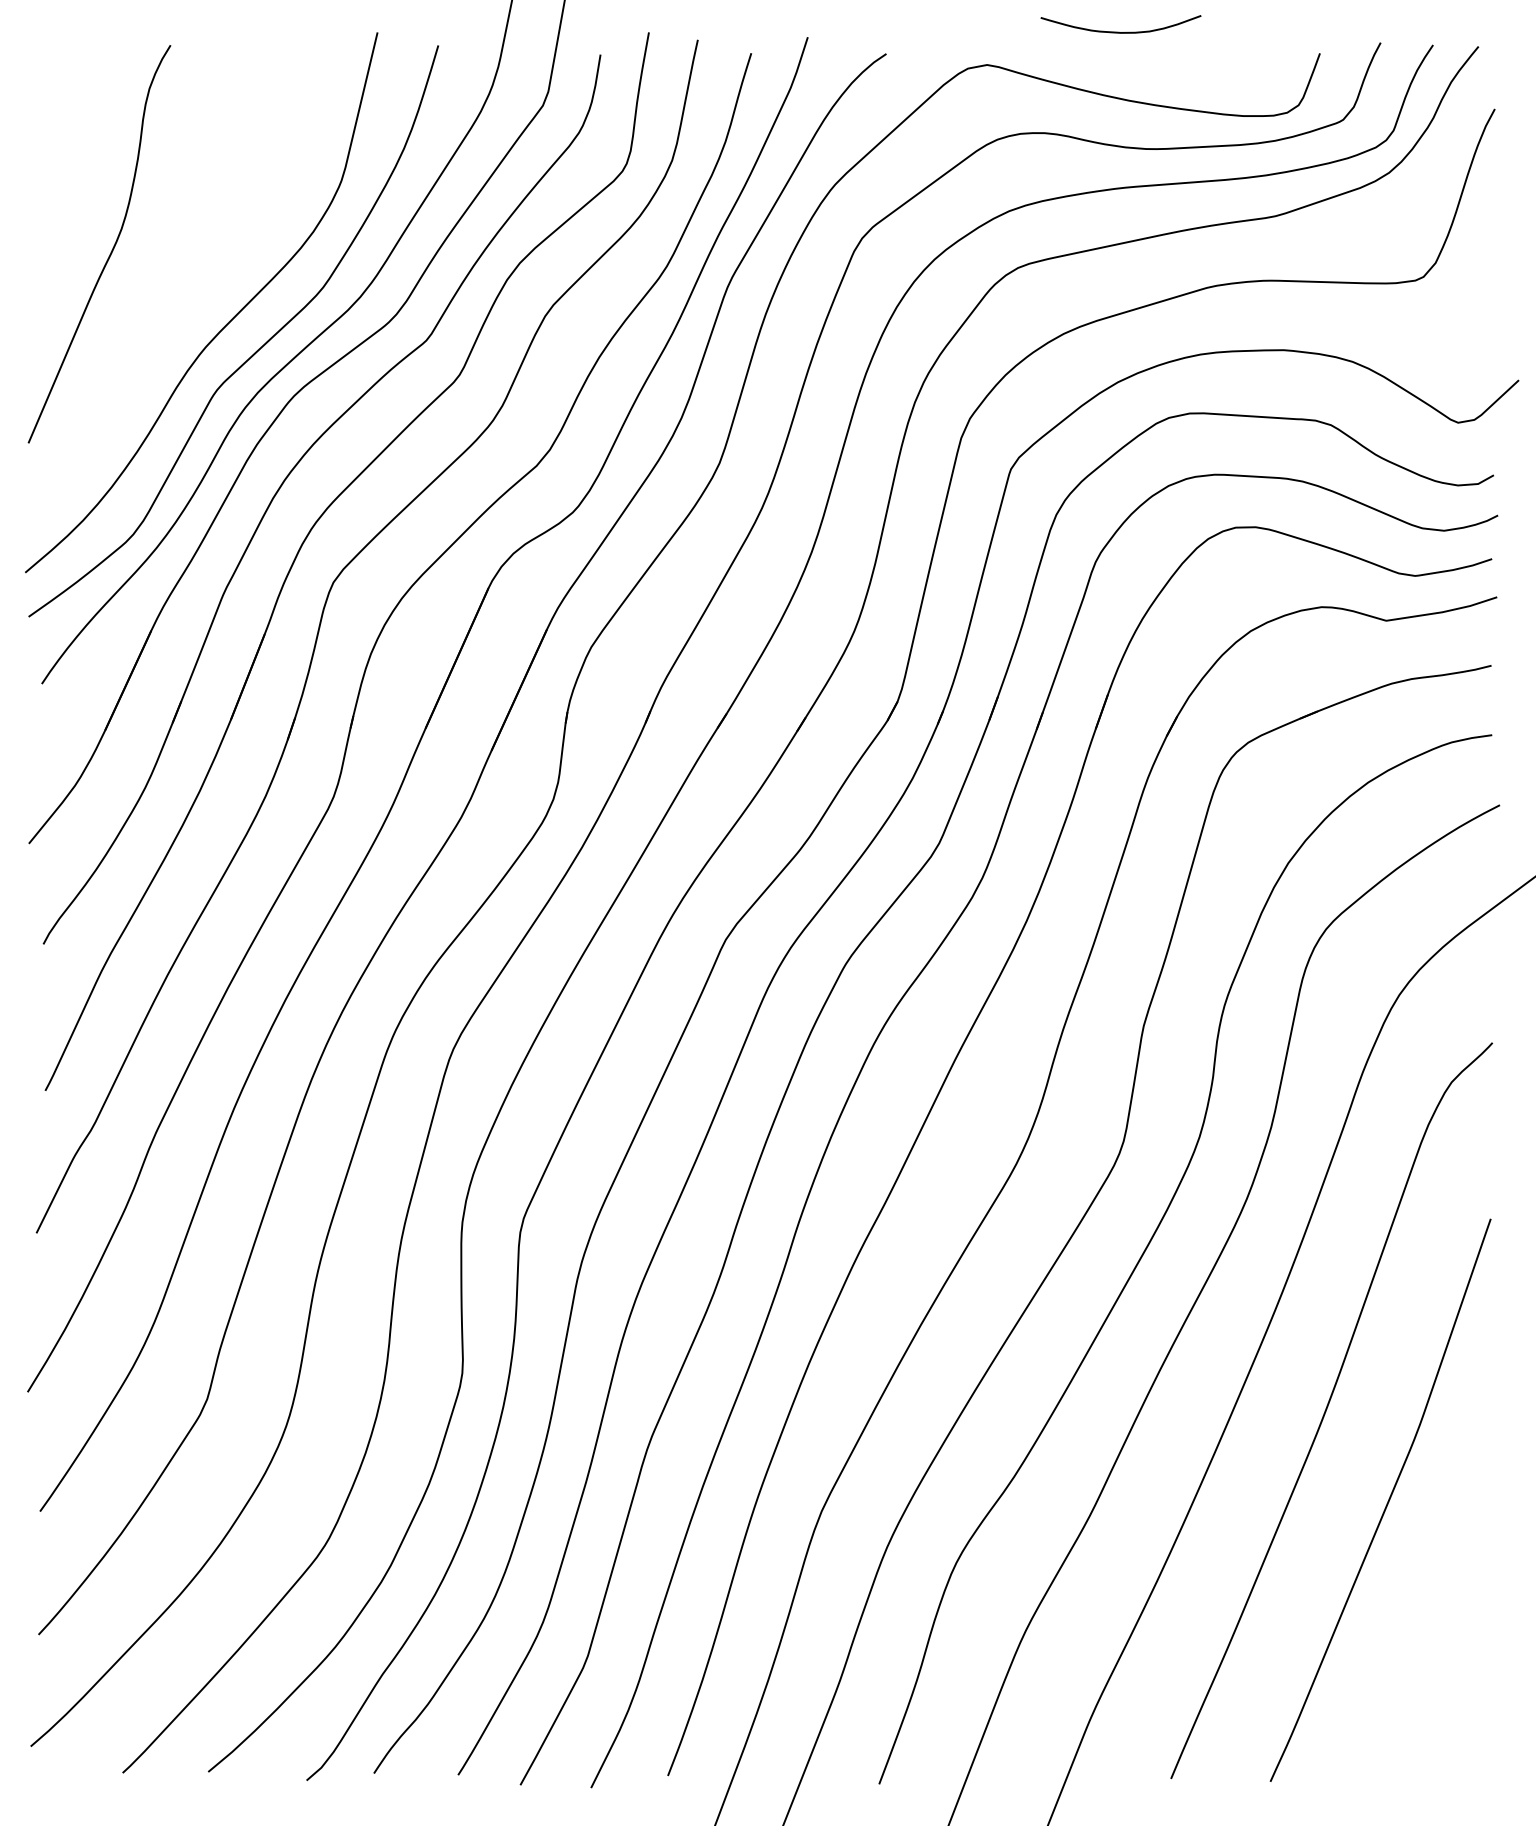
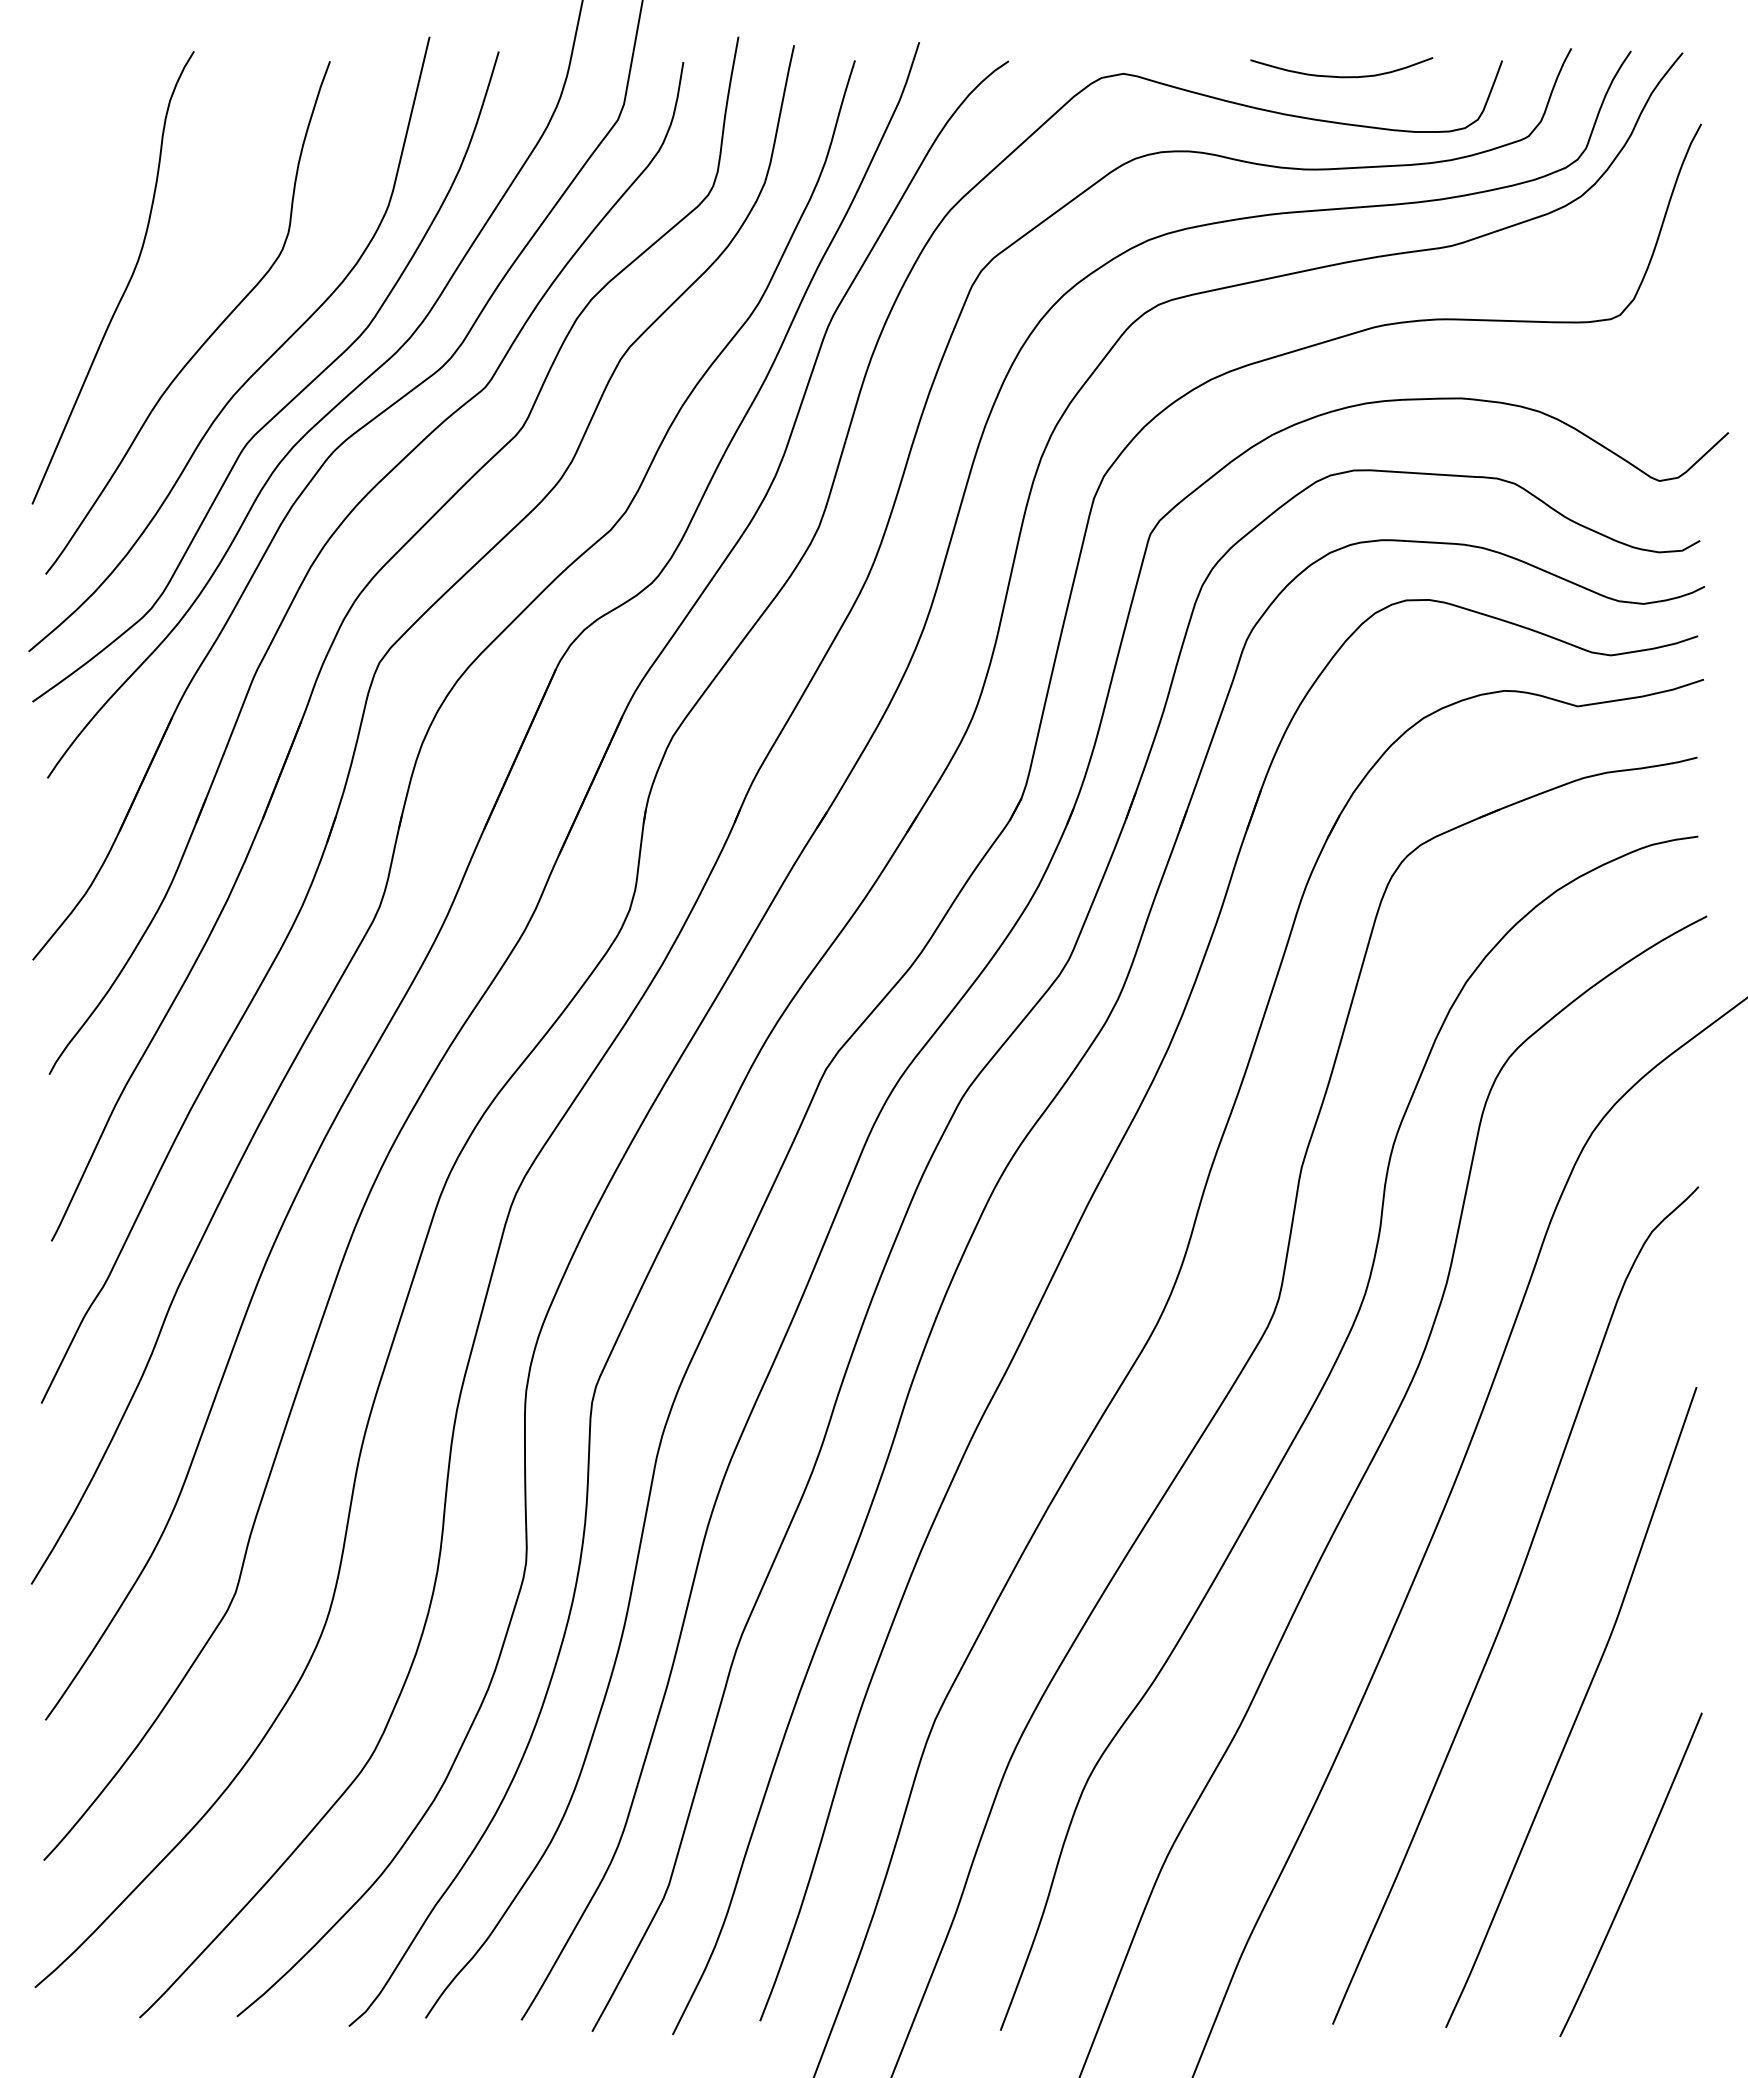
curve: (1120, 32) -> (1341, 76), moved
curve: (184, 294) -> (209, 335), added
curve: (1434, 1647) -> (1632, 1874), added

